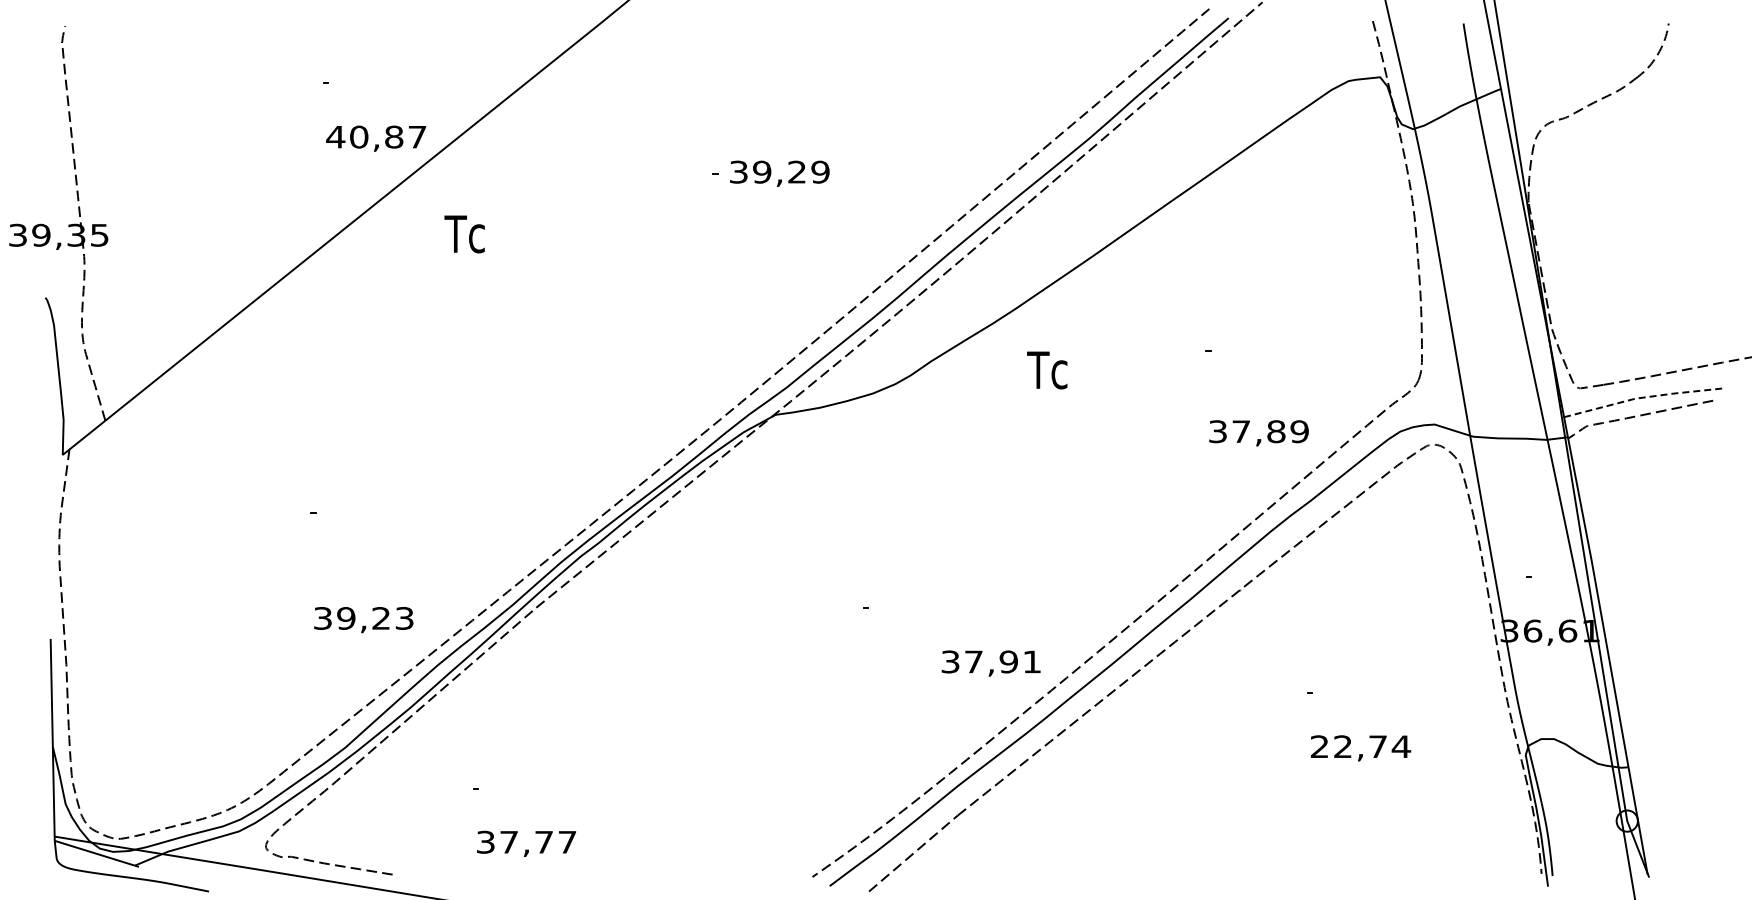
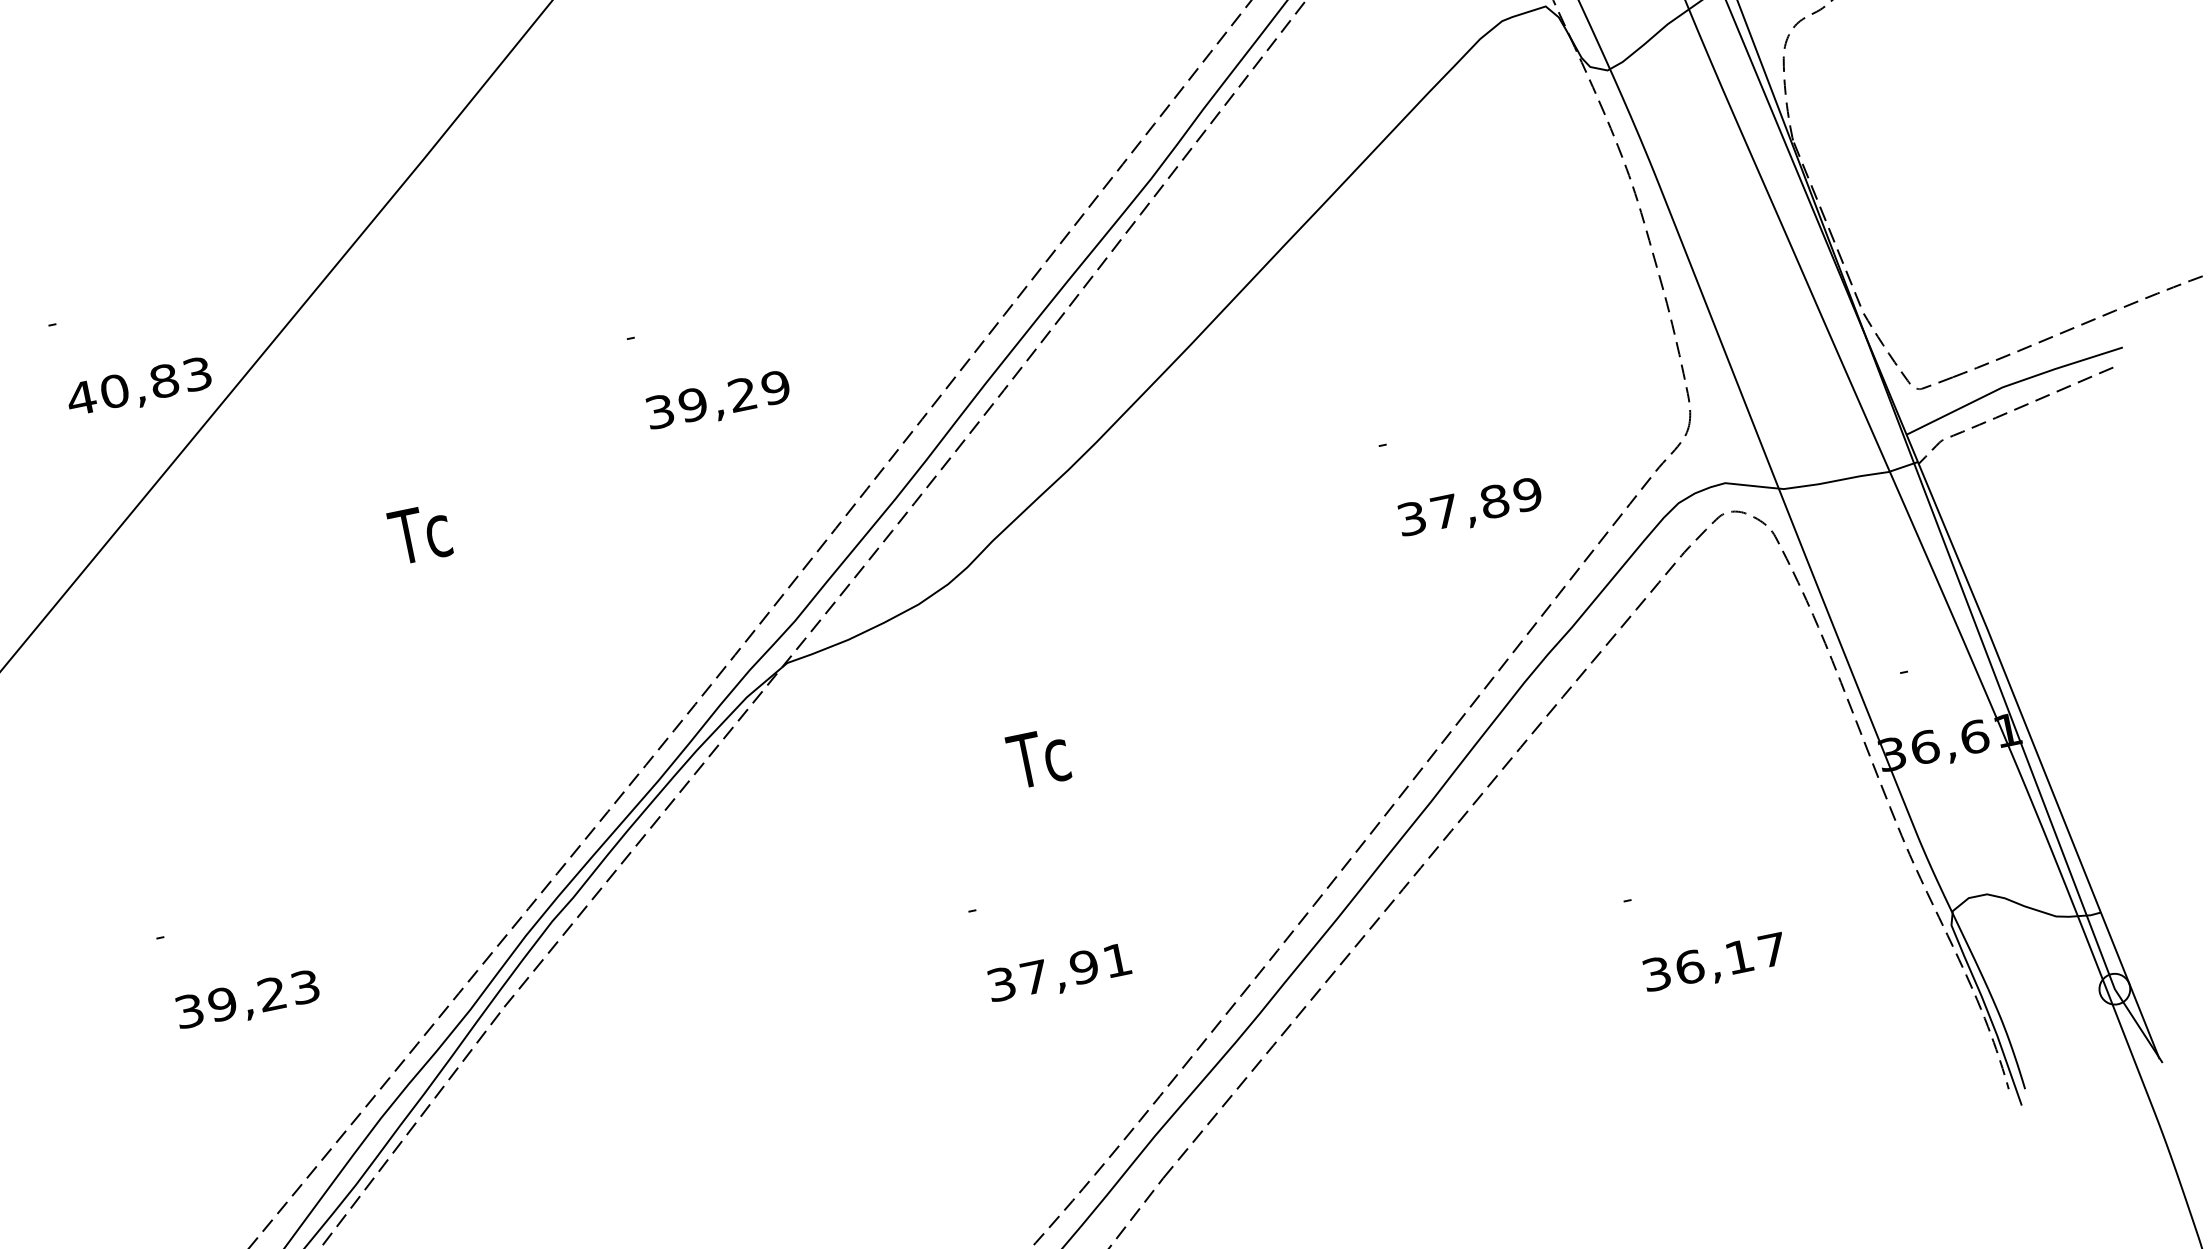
text: (417, 136) -> (197, 373), 40,87 -> 40,83
text: (779, 173) -> (718, 401), moved
text: (464, 234) -> (420, 534), moved
text: (1047, 370) -> (1039, 758), moved
line: (1642, 397) -> (2012, 383), dashed -> solid
text: (1258, 433) -> (1469, 509), moved
text: (363, 620) -> (247, 1002), moved
text: (990, 663) -> (1058, 974), moved
text: (1360, 746) -> (1714, 961), 22,74 -> 36,17

